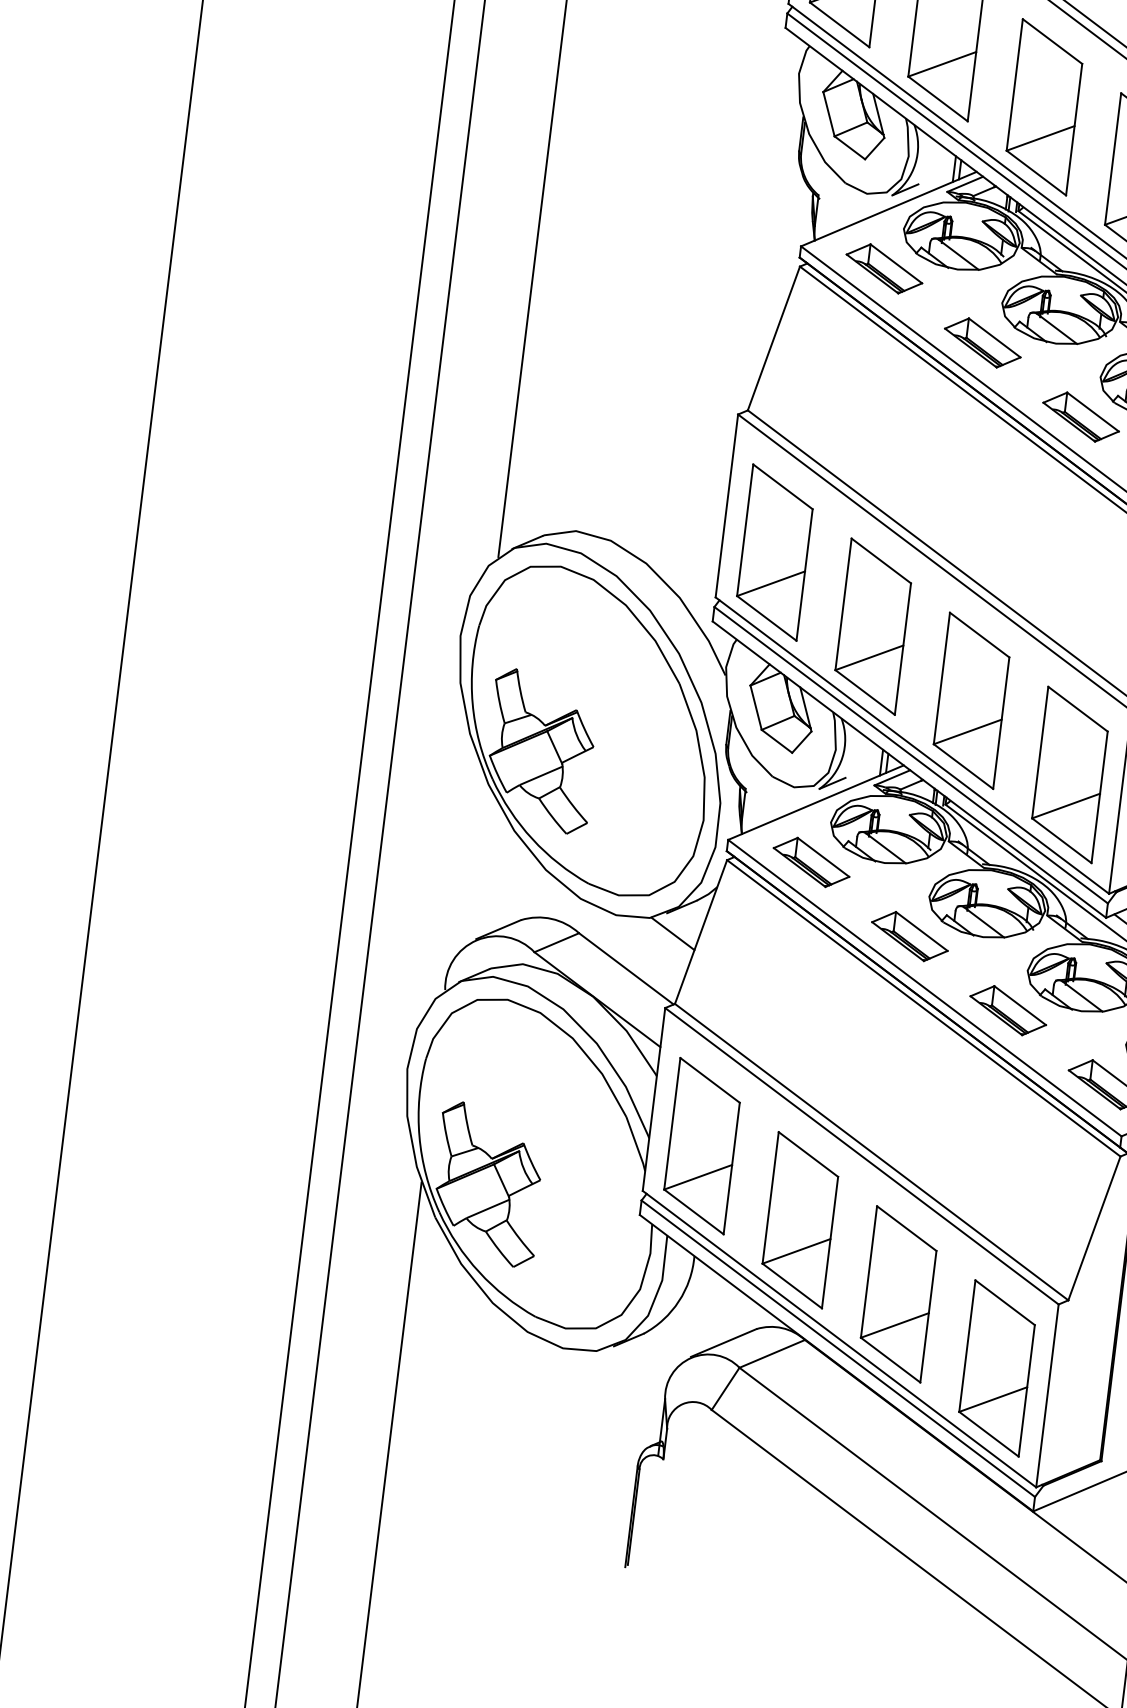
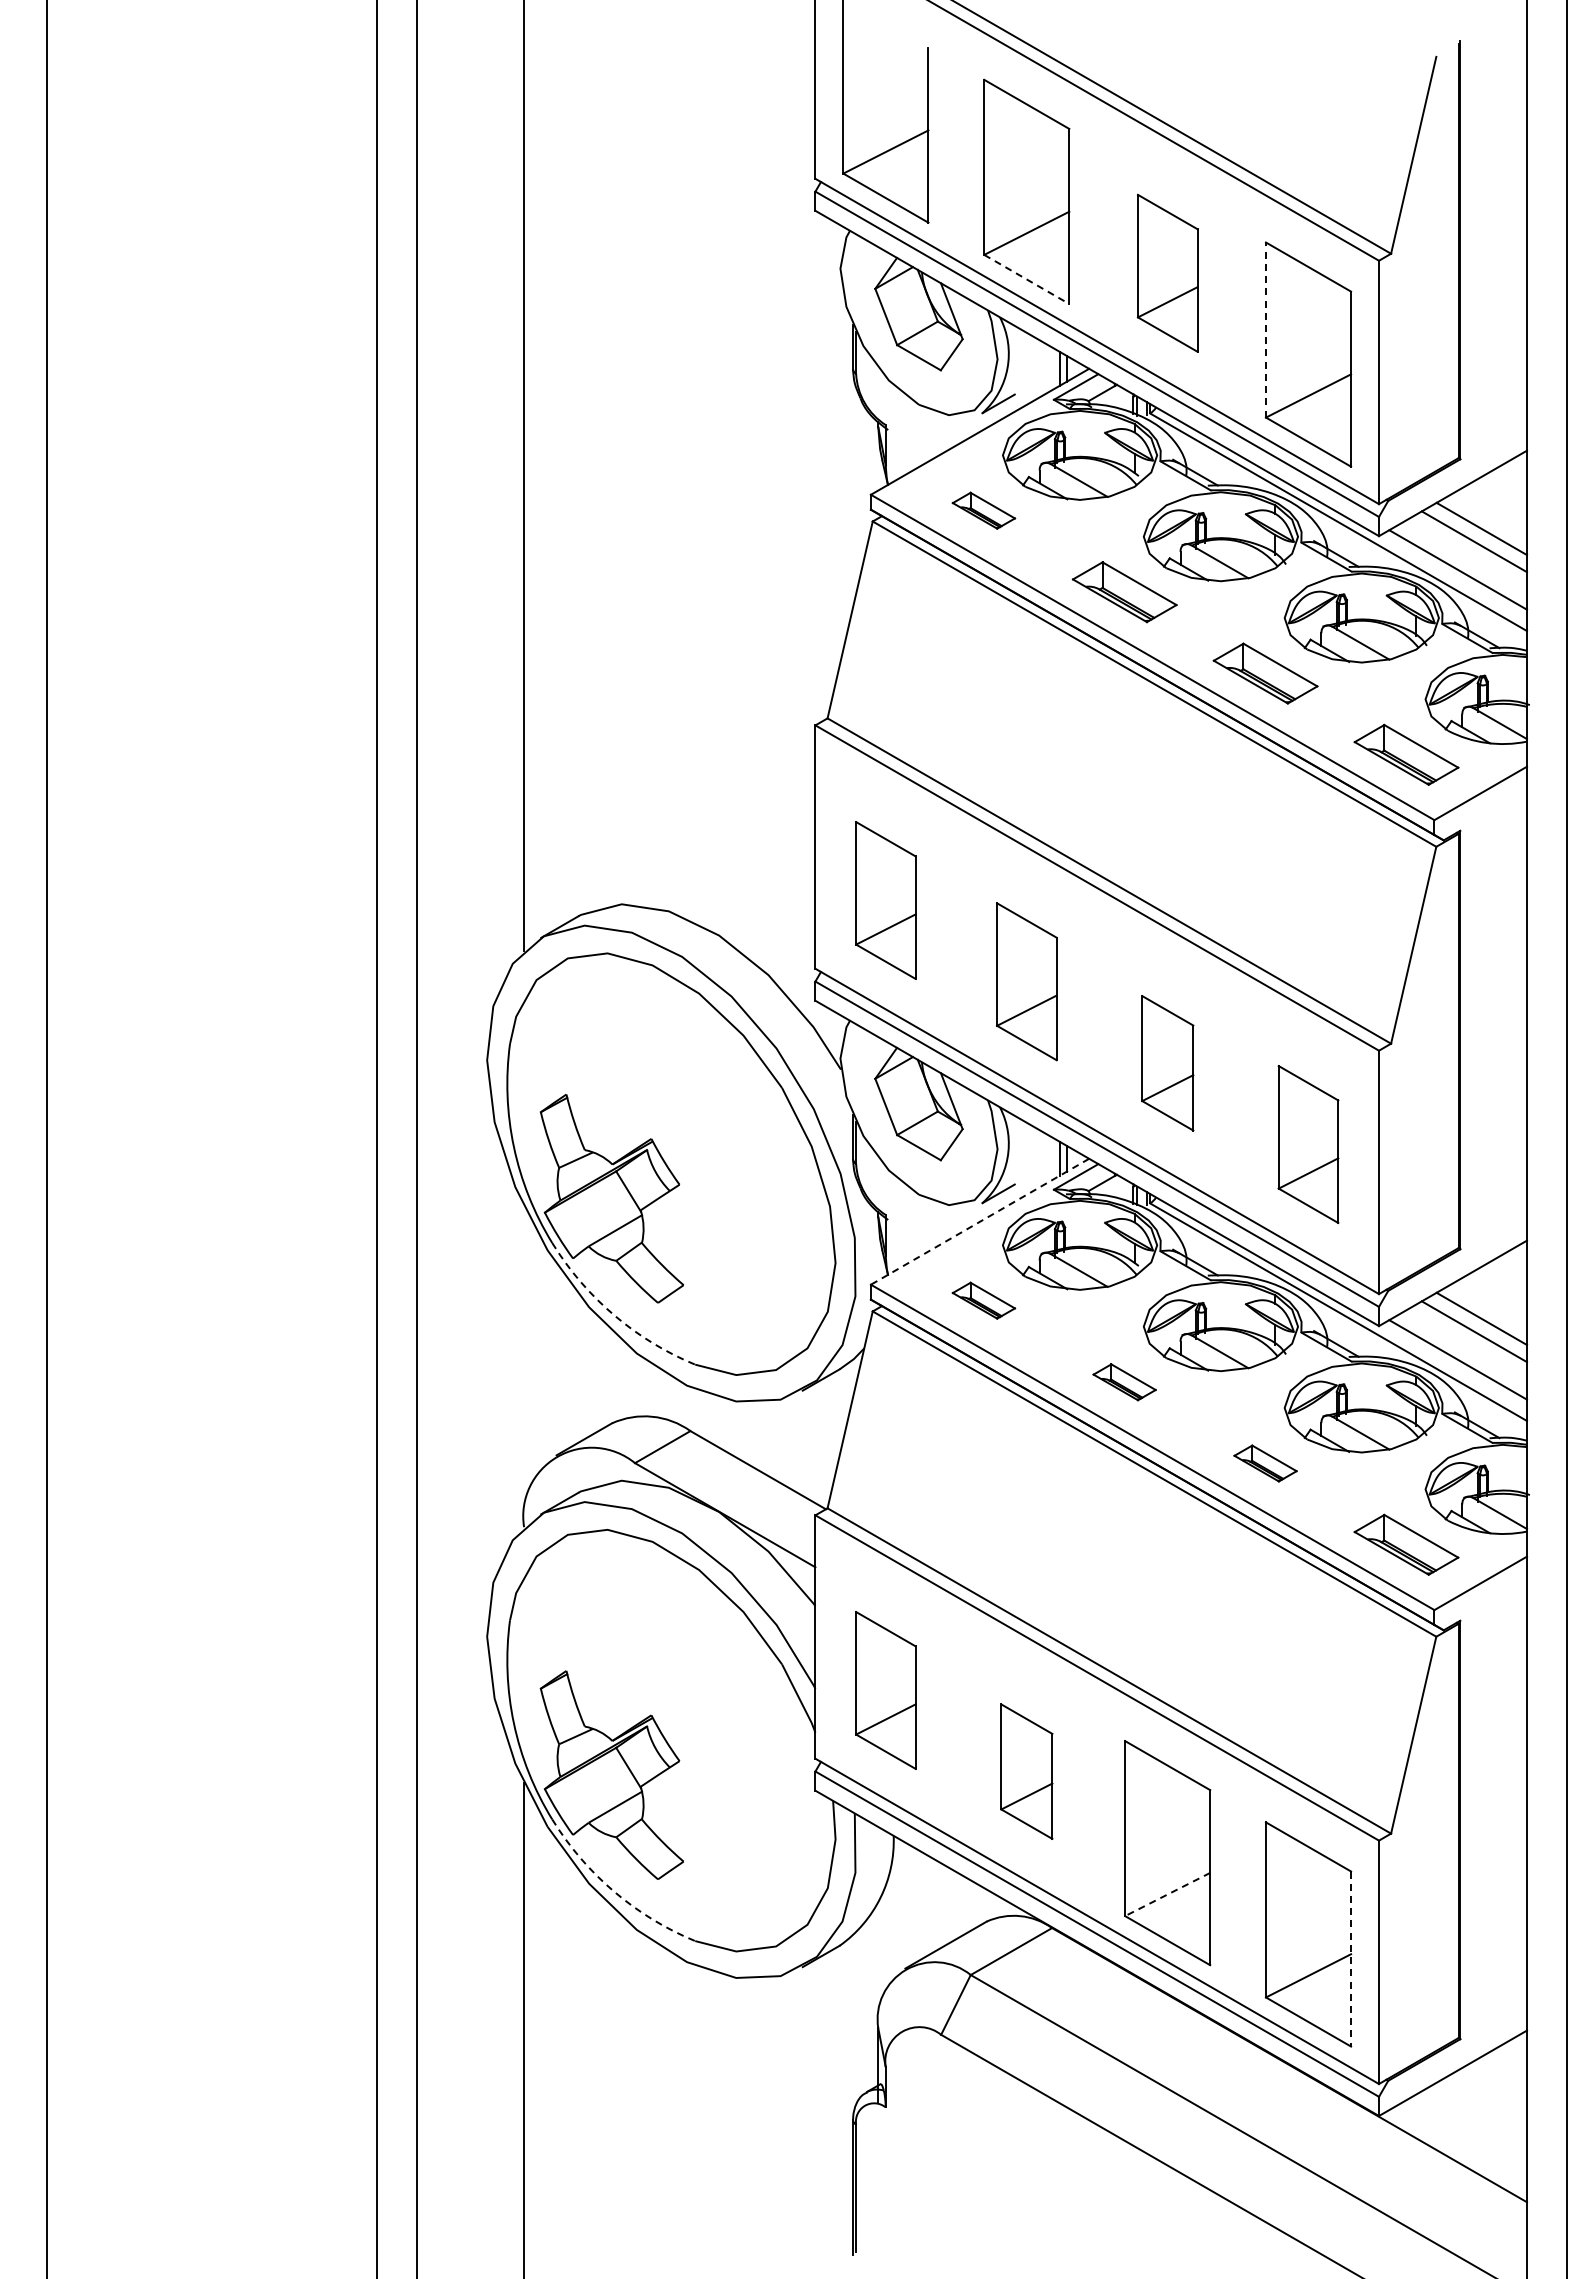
line: (938, 99) -> (1027, 279), solid -> dashed
part: (1044, 107) -> (1167, 273), size x0.7
line: (1113, 159) -> (1266, 330), solid -> dashed
part: (884, 268) -> (983, 510), size x0.6
part: (774, 552) -> (885, 900), size x0.7
part: (873, 626) -> (1026, 981), size x0.7
part: (971, 701) -> (1167, 1063), size x0.6
part: (1069, 774) -> (1308, 1144), size x0.7
line: (816, 802) -> (980, 1221), solid -> dashed
arc: (532, 839) -> (614, 1315), solid -> dashed
part: (811, 862) -> (983, 1300), size x0.6
line: (672, 933) -> (813, 1416), removed
part: (909, 936) -> (1124, 1382), size x0.6
part: (1008, 1010) -> (1265, 1463), size x0.6
part: (701, 1146) -> (885, 1690), size x0.7
part: (800, 1220) -> (1026, 1771), size x0.6
arc: (479, 1272) -> (614, 1891), solid -> dashed
line: (894, 1325) -> (1167, 1894), solid -> dashed
line: (1027, 1391) -> (1351, 1959), solid -> dashed

